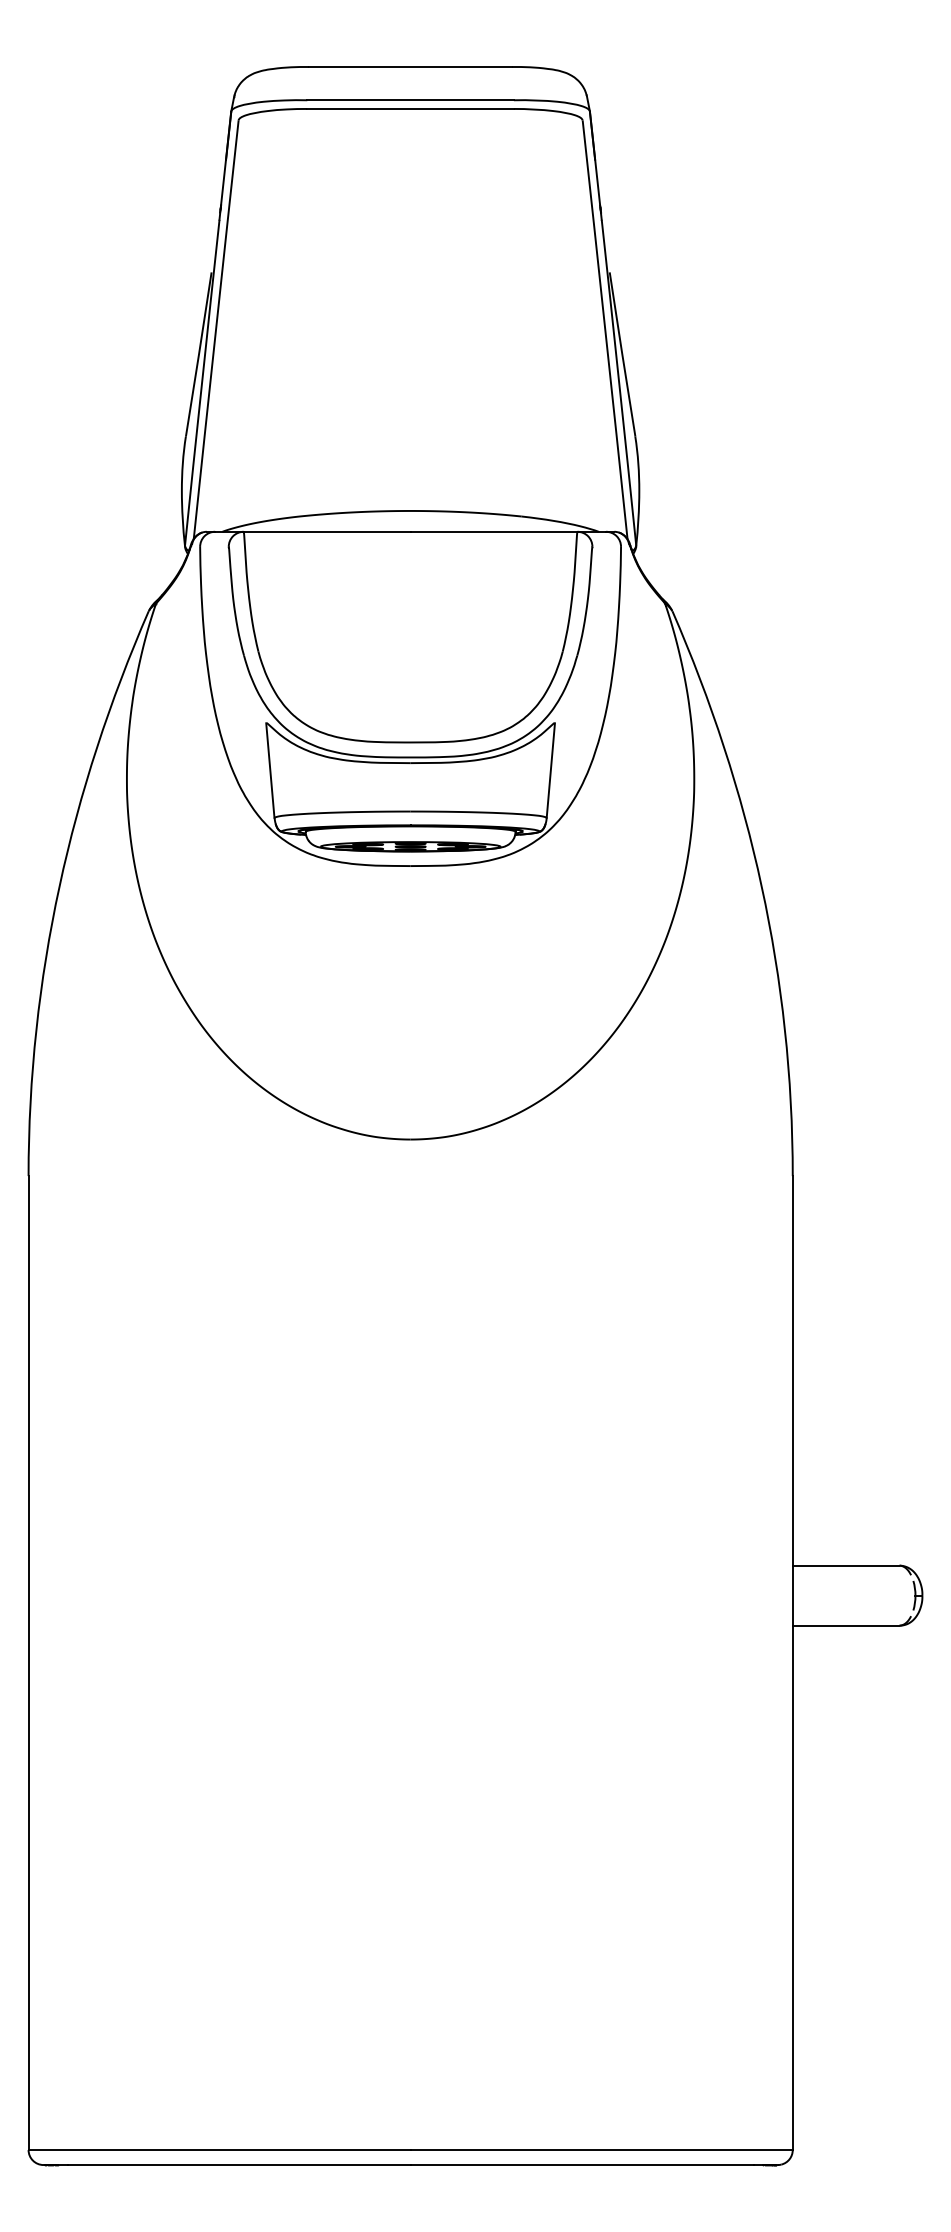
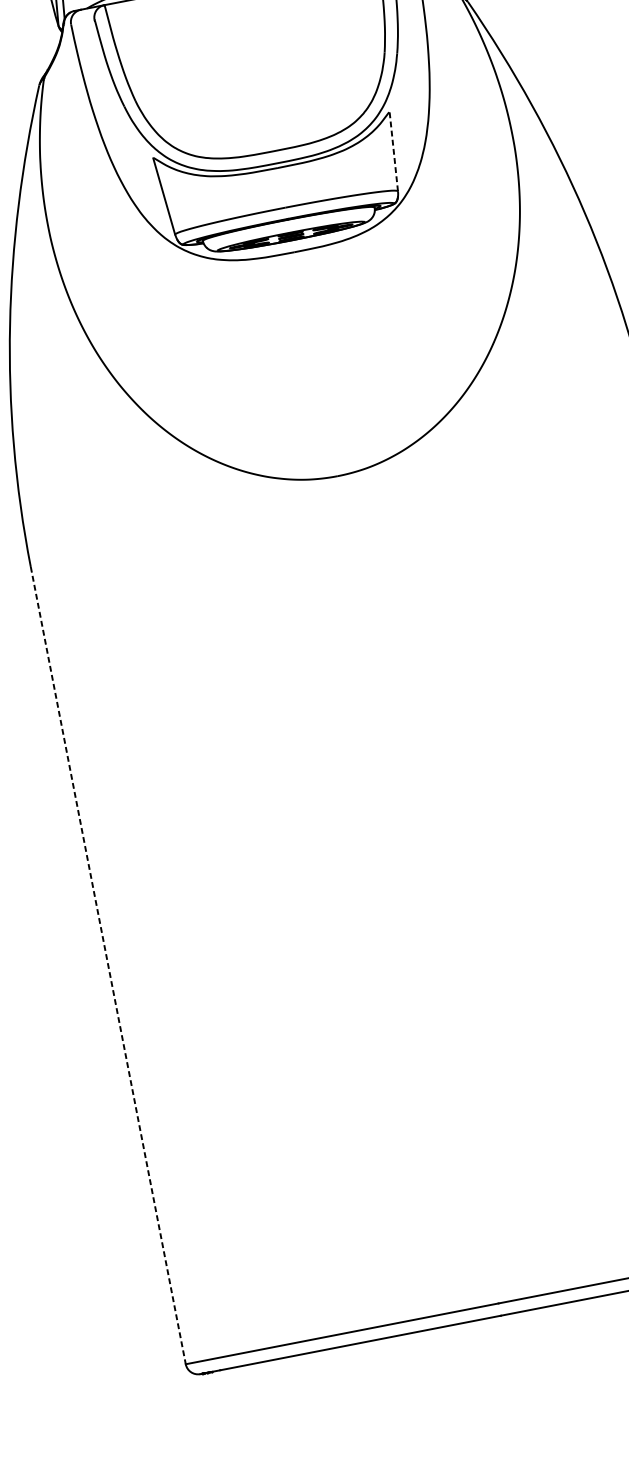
line: (550, 771) -> (393, 152), solid -> dashed
line: (28, 1663) -> (108, 965), solid -> dashed

